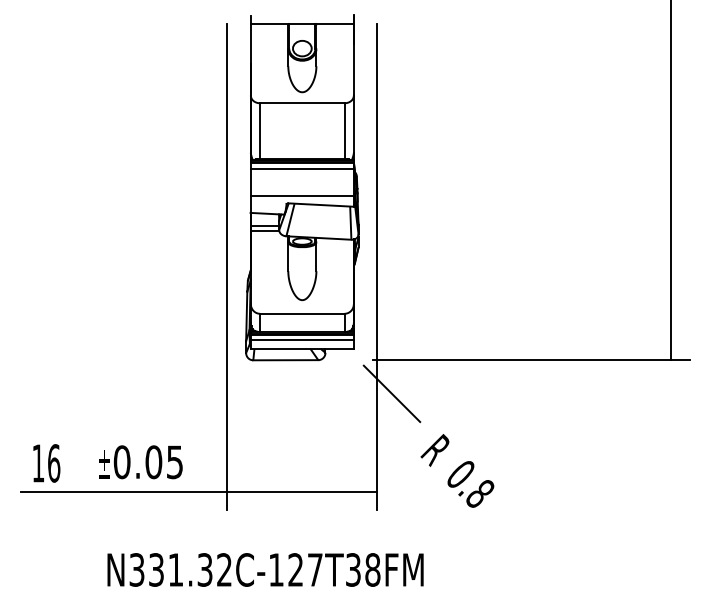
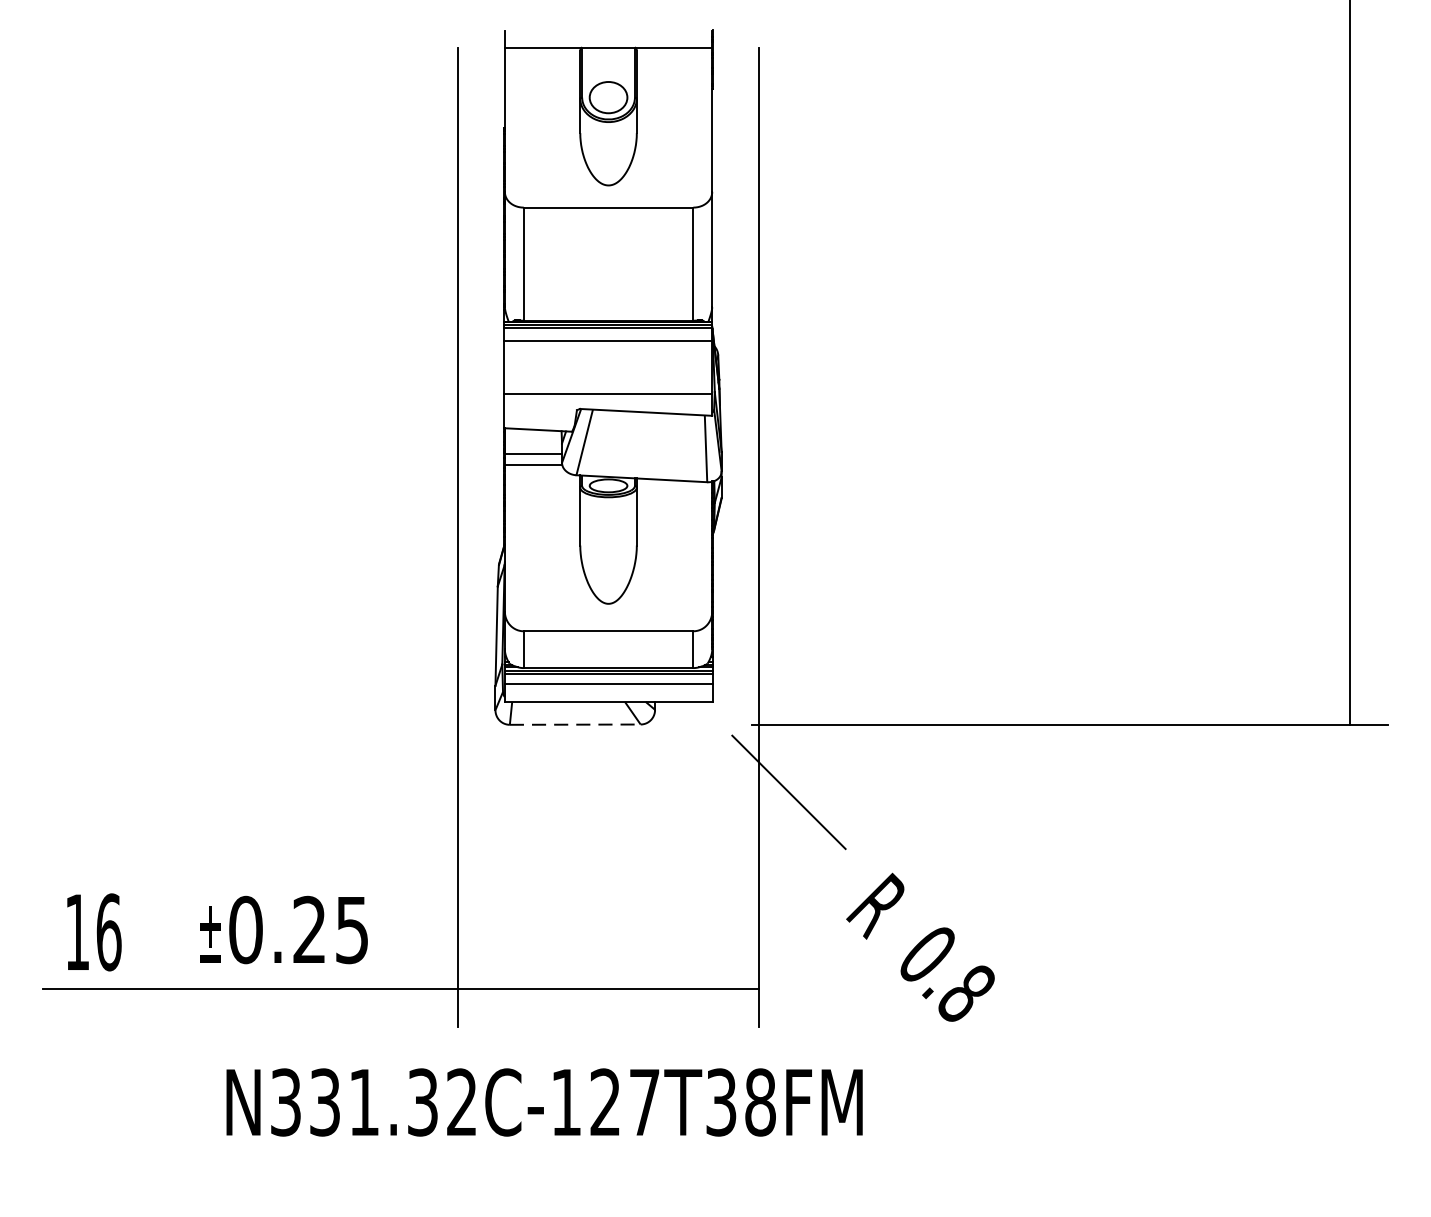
line: (286, 360) -> (576, 725), solid -> dashed
text: (153, 462) -> (309, 930), 0.05 -> 0.25
text: (265, 569) -> (544, 1101), moved

